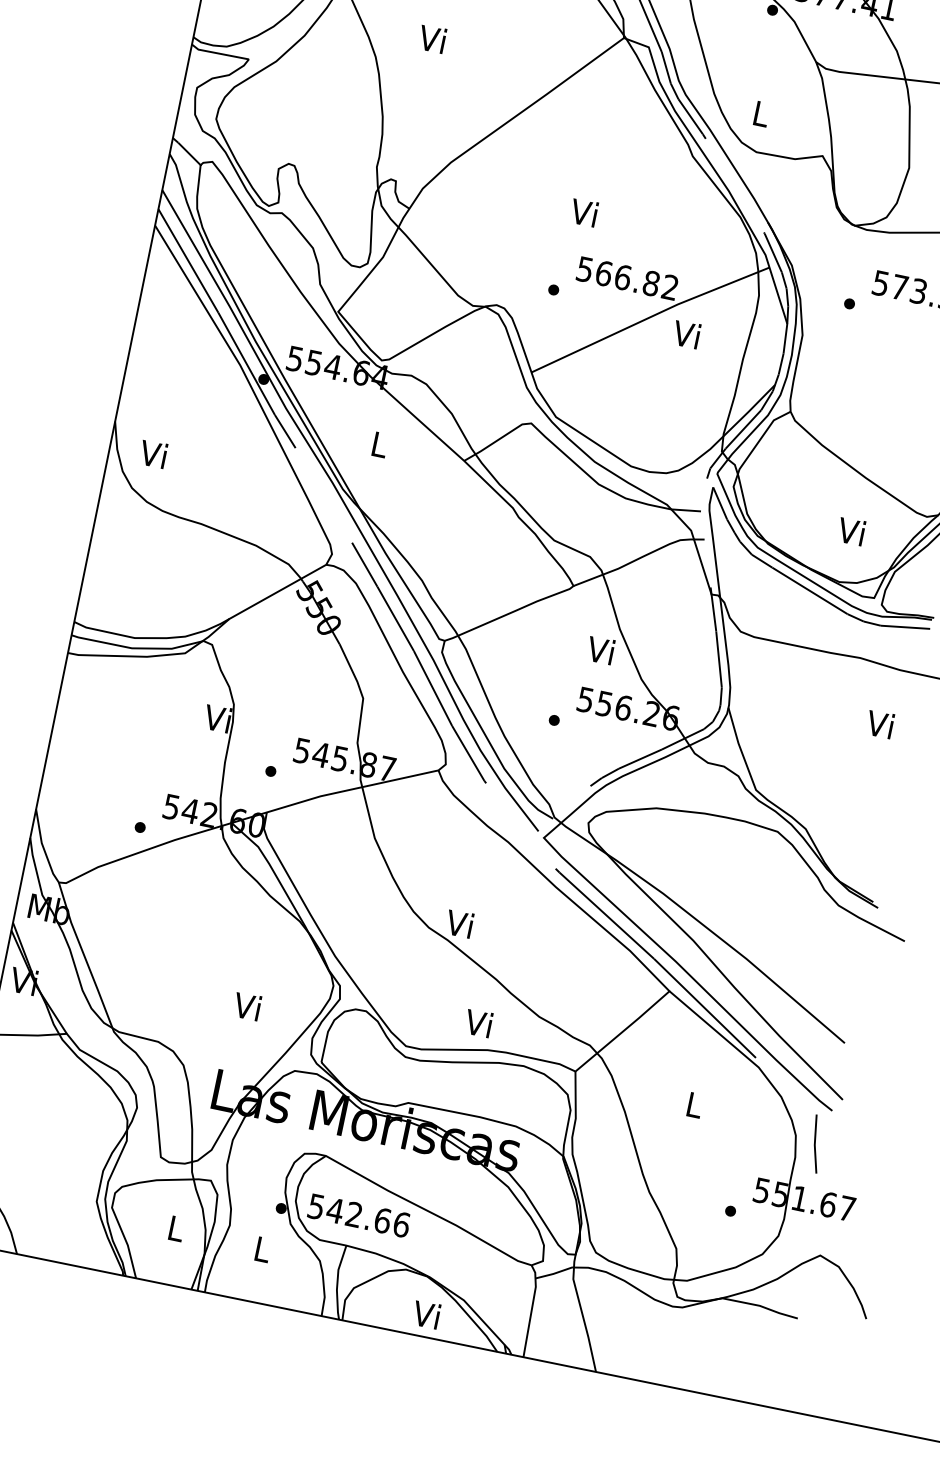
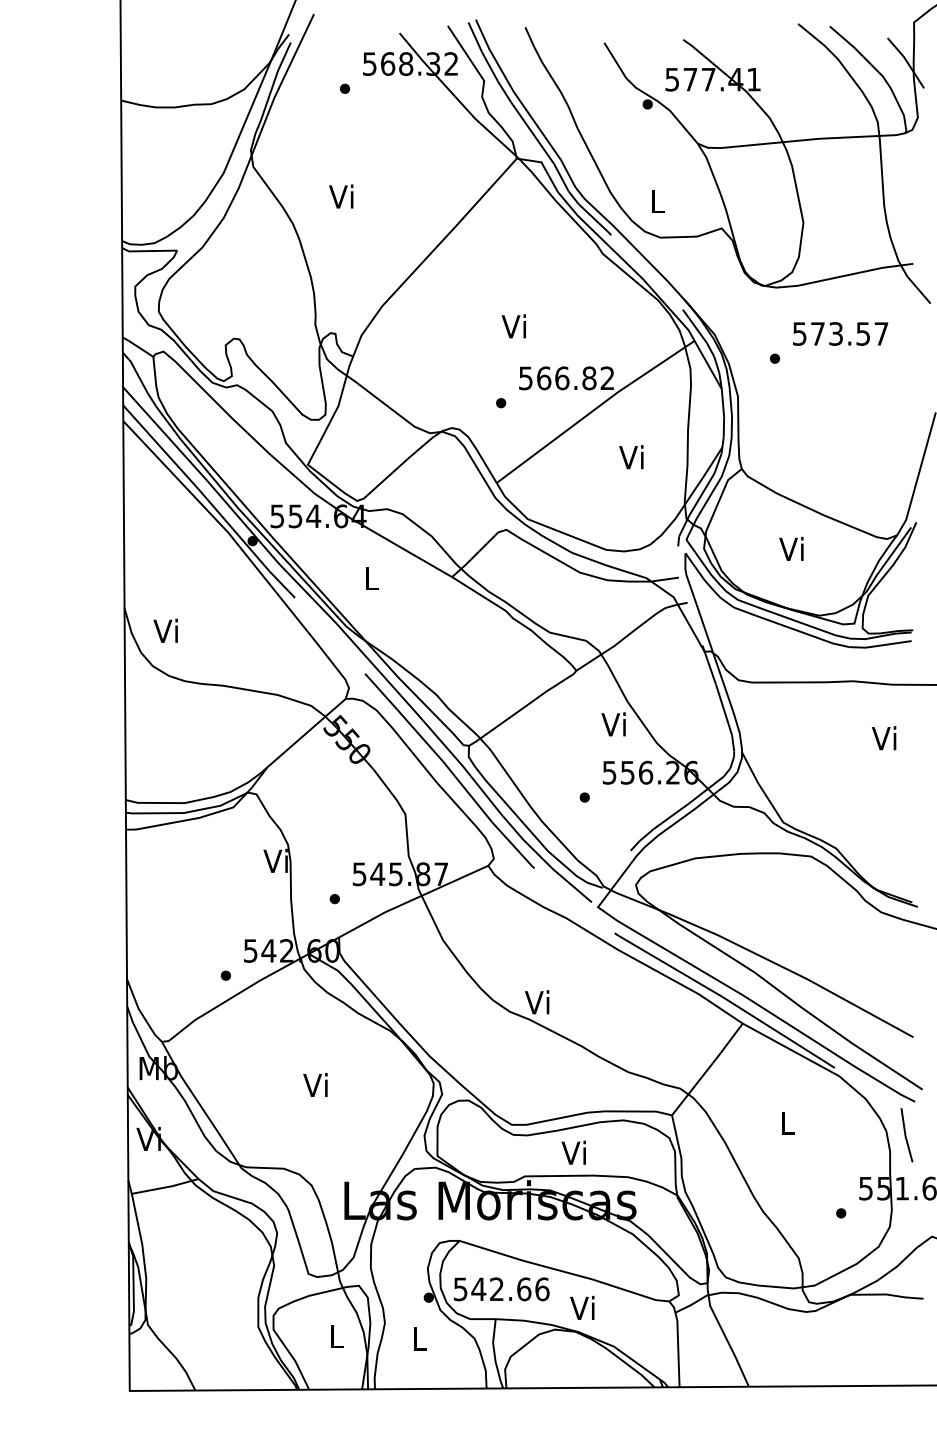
text: (686, 334) -> (631, 457), moved
text: (851, 530) -> (791, 548), moved
text: (247, 1005) -> (315, 1084), moved
text: (478, 1022) -> (573, 1152), moved
text: (426, 1314) -> (582, 1307), moved

